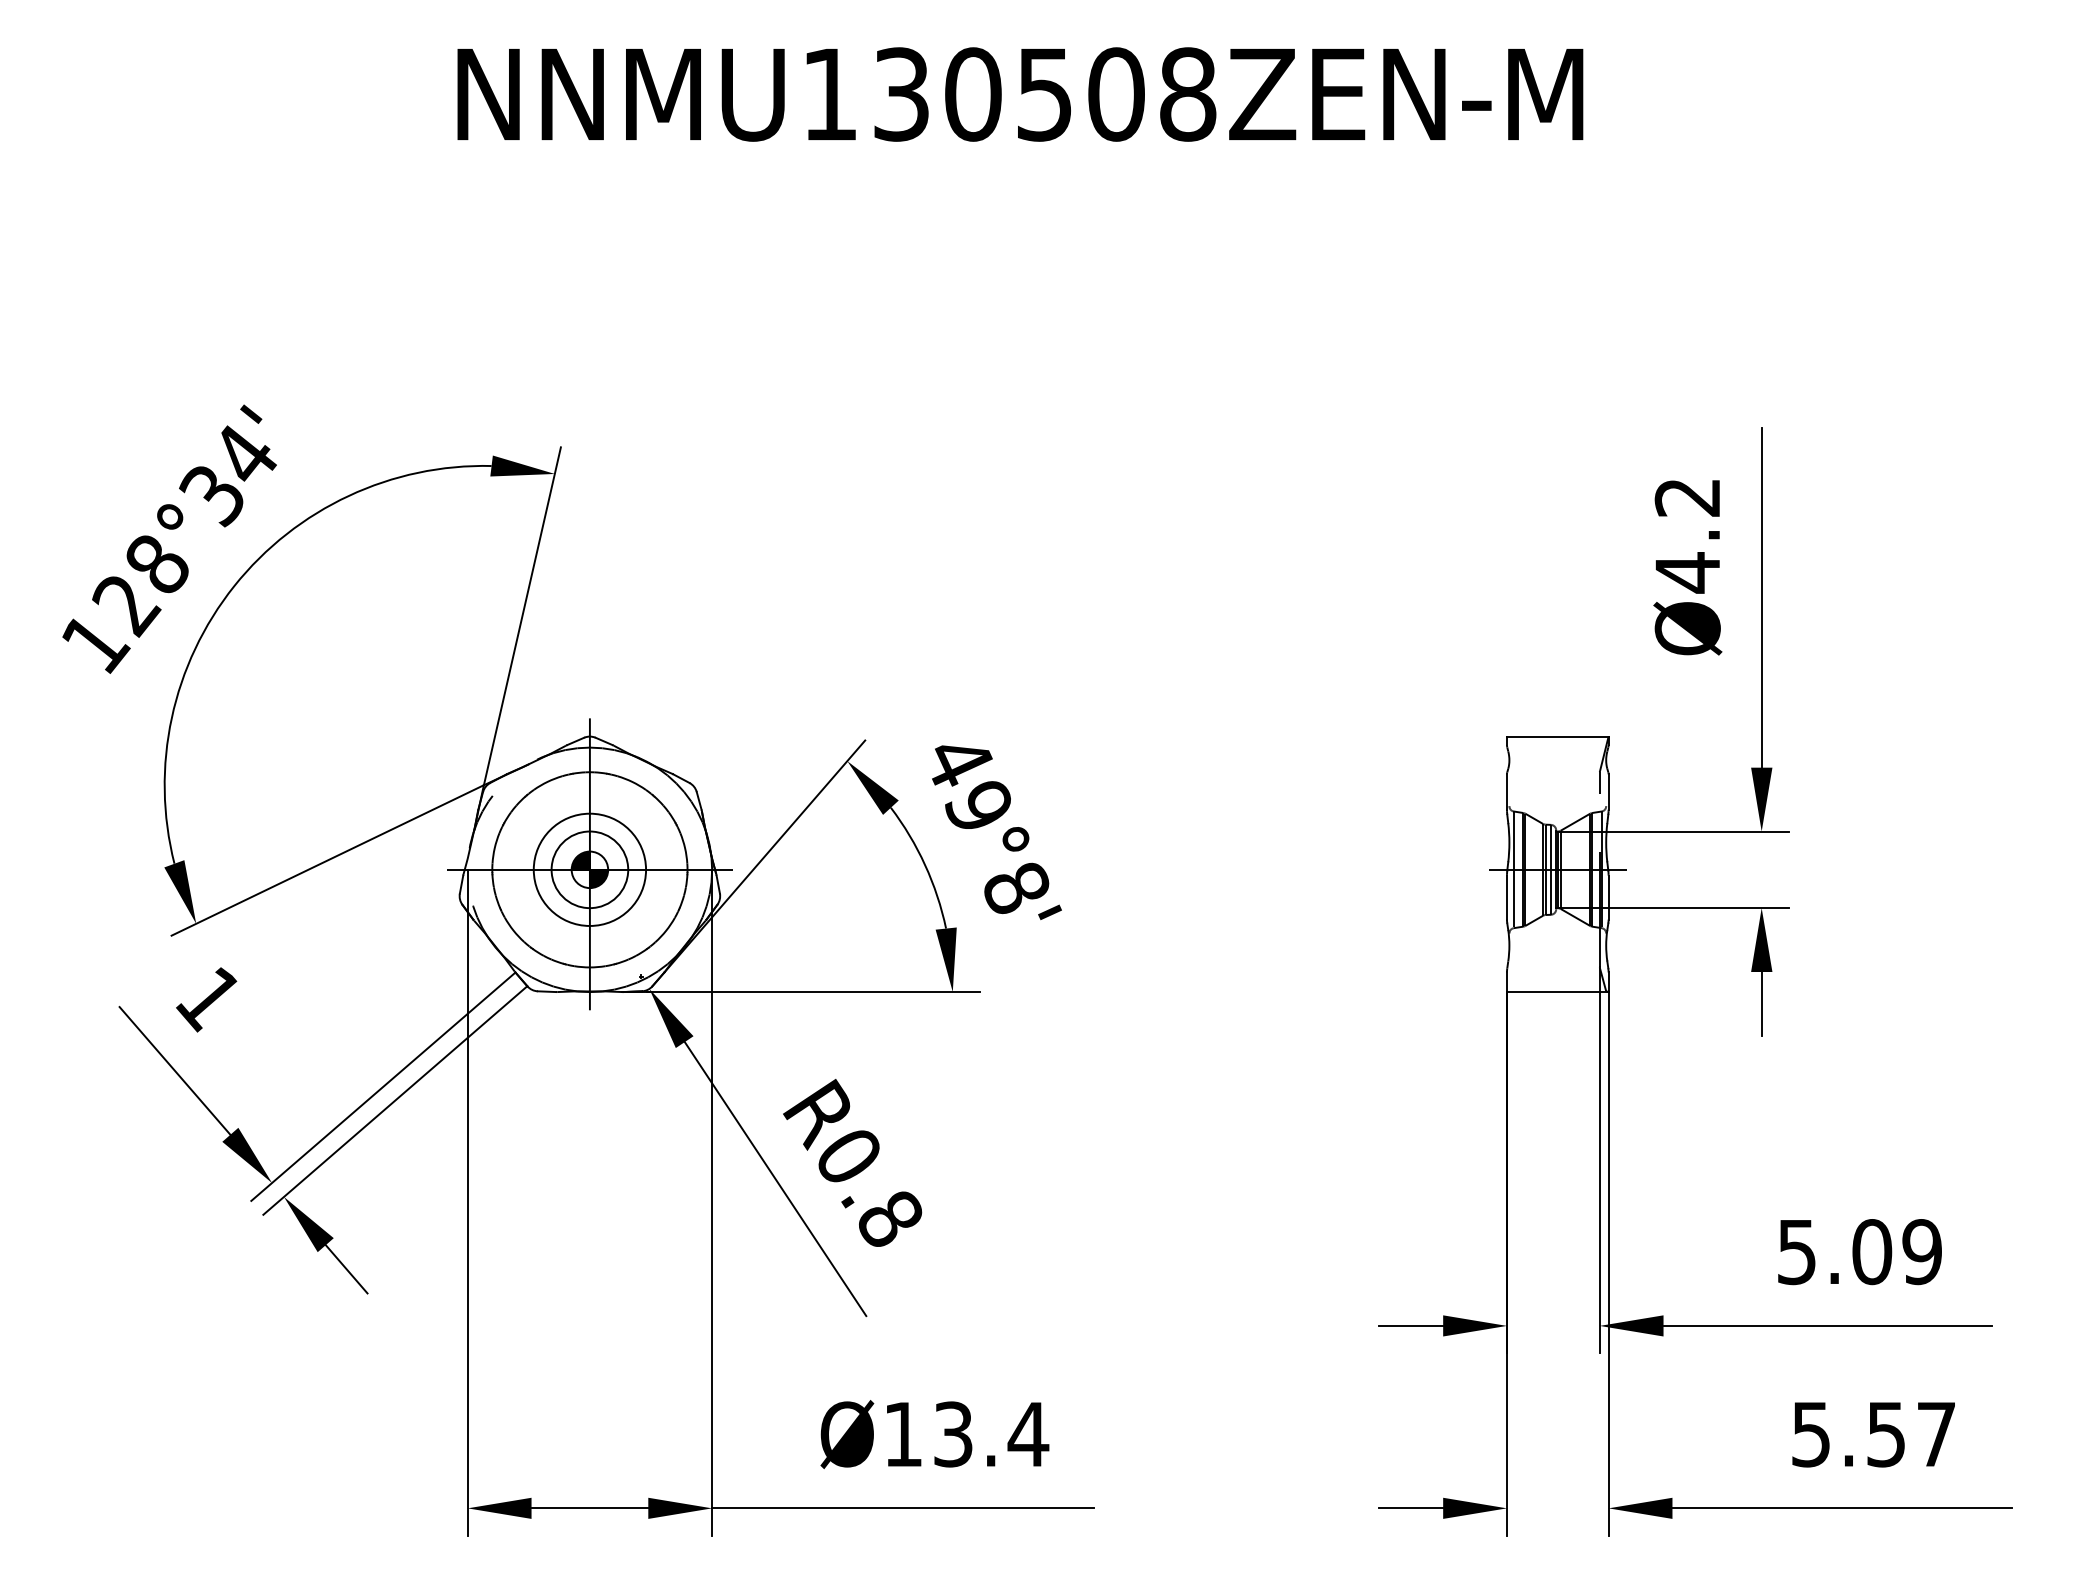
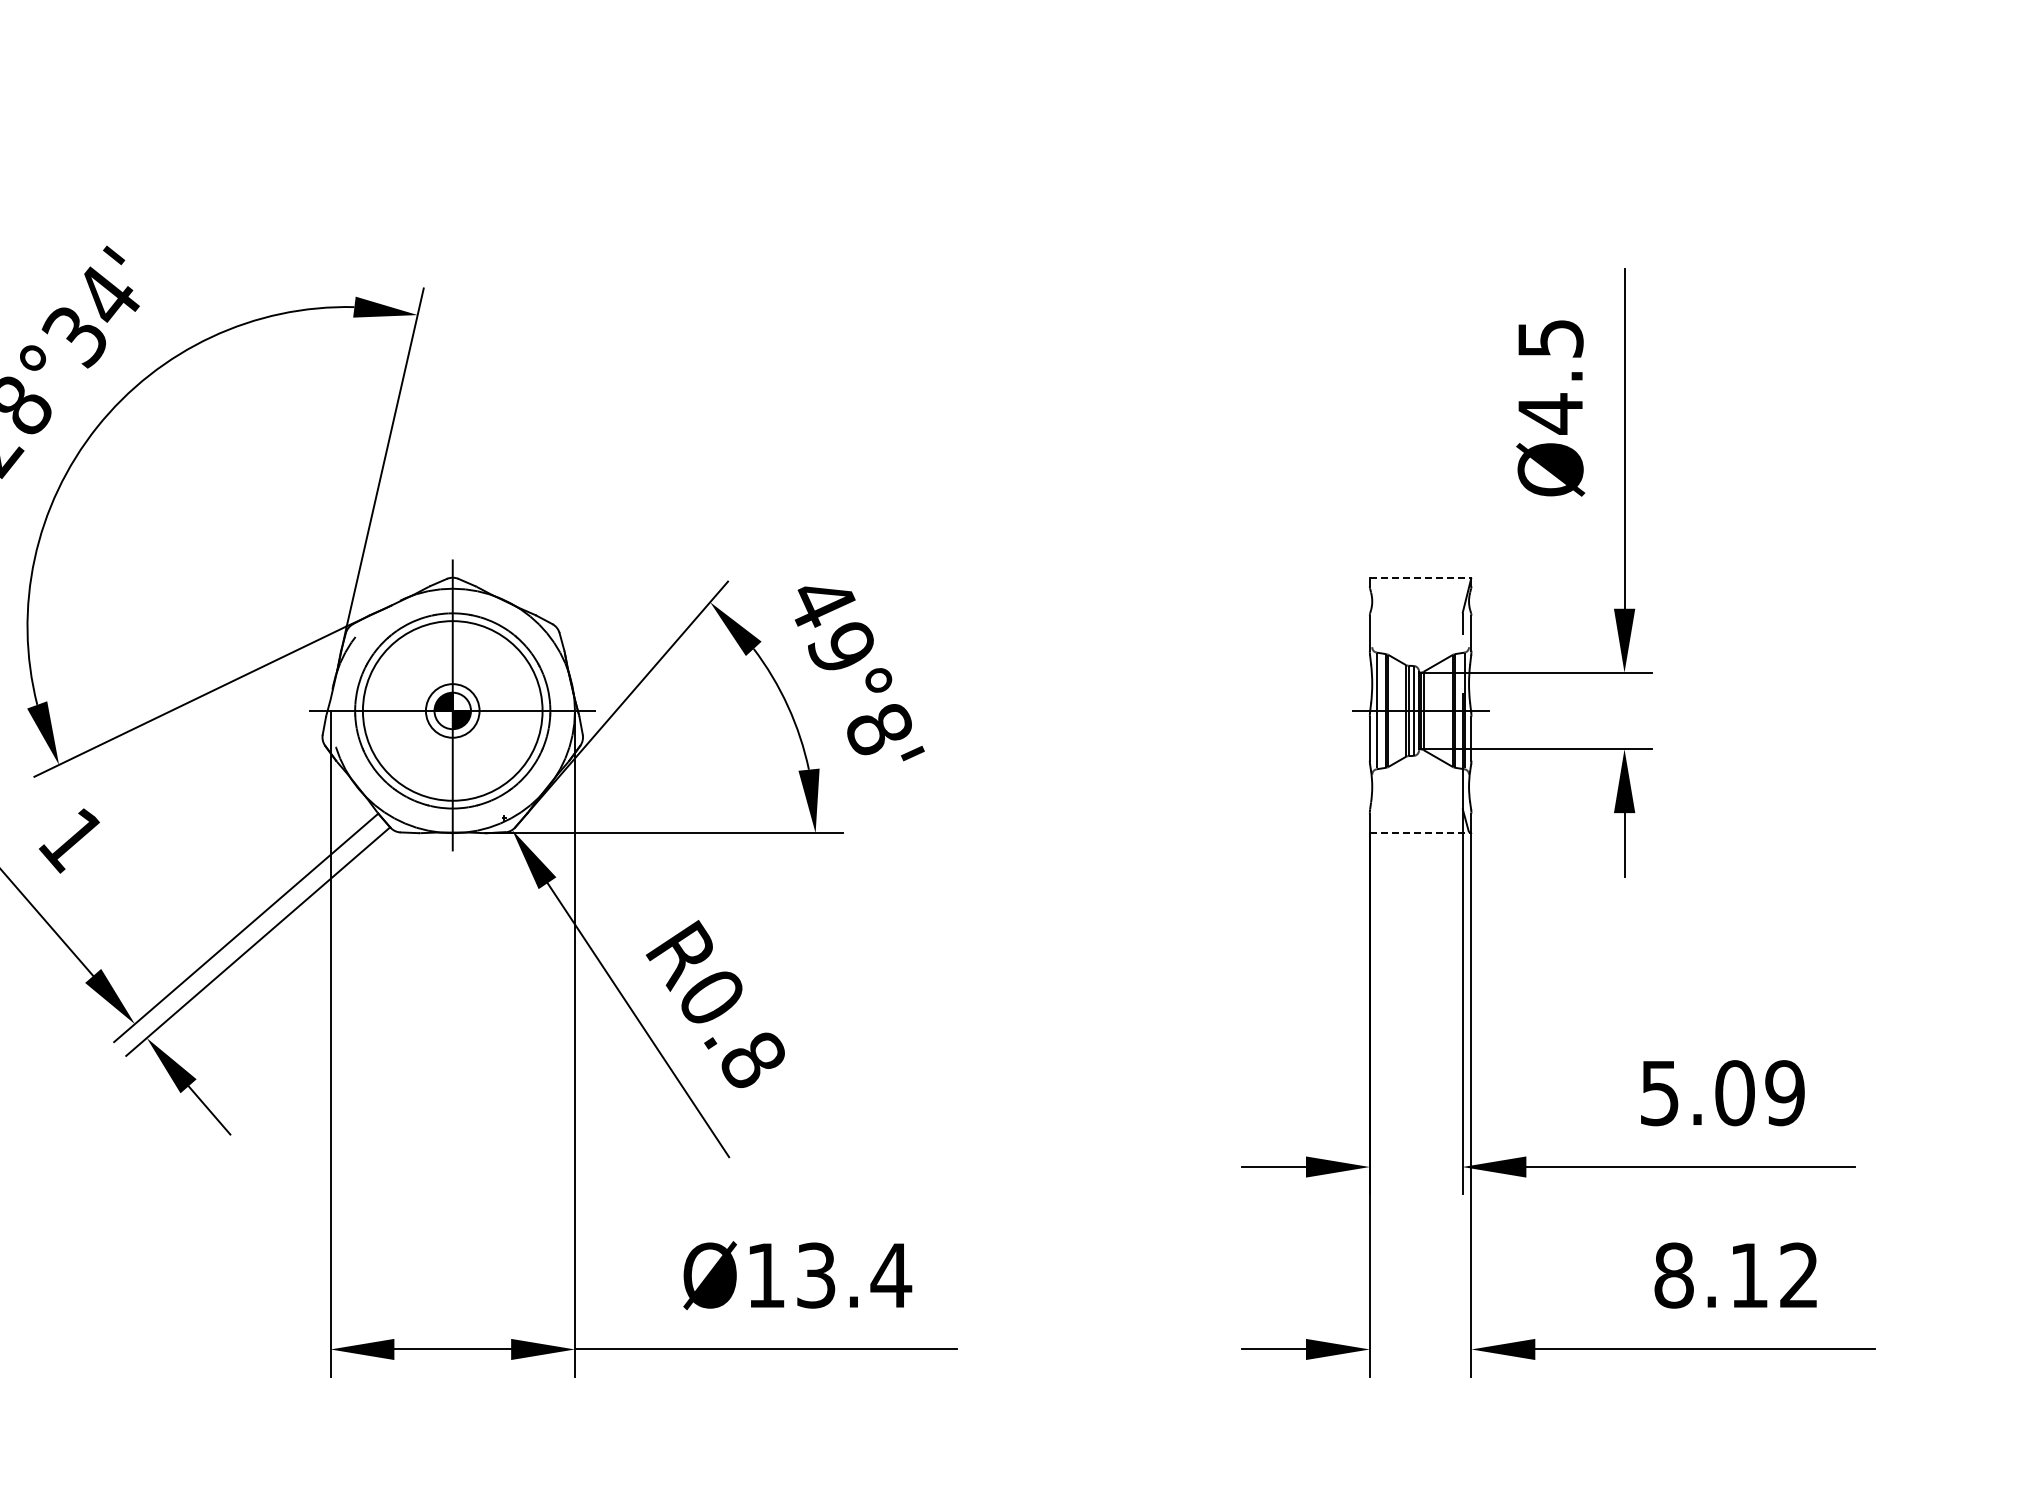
text: (1687, 497) -> (1550, 338), Ø4.2 -> Ø4.5
line: (1557, 736) -> (1420, 577), solid -> dashed
circle: (589, 869) -> (452, 710), size x0.7
circle: (589, 869) -> (452, 710), size x1.6
line: (1557, 992) -> (1420, 833), solid -> dashed
text: (1872, 1434) -> (1735, 1275), 5.57 -> 8.12

